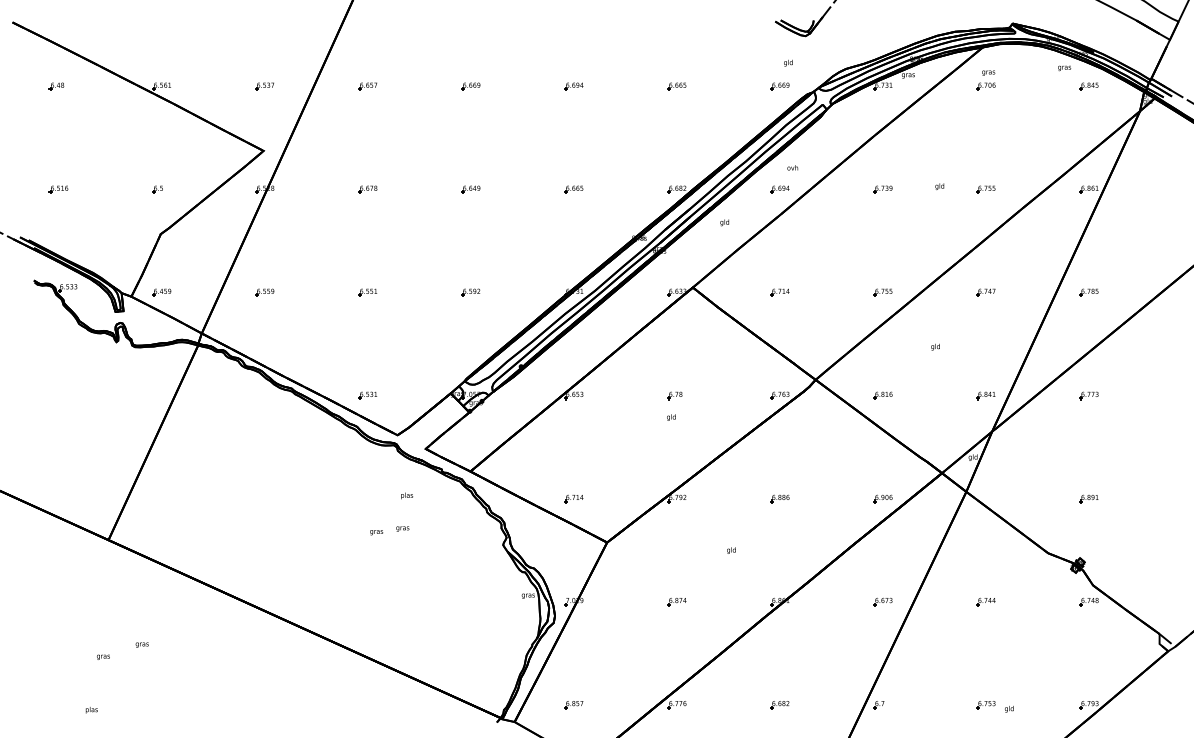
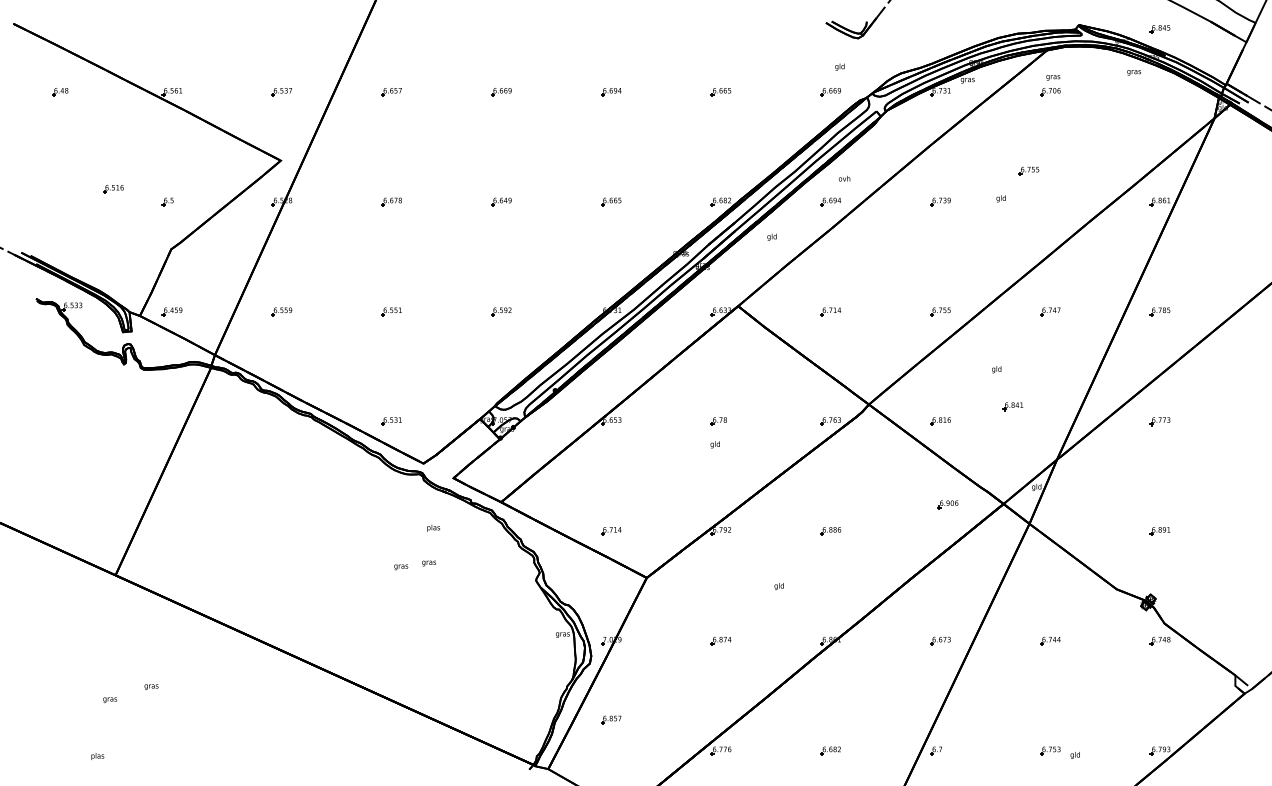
part: (1088, 86) -> (1159, 29), moved
part: (58, 189) -> (113, 188), moved
part: (985, 189) -> (1028, 170), moved
part: (985, 395) -> (1012, 406), moved
part: (882, 498) -> (947, 504), moved
part: (573, 705) -> (610, 720), moved

